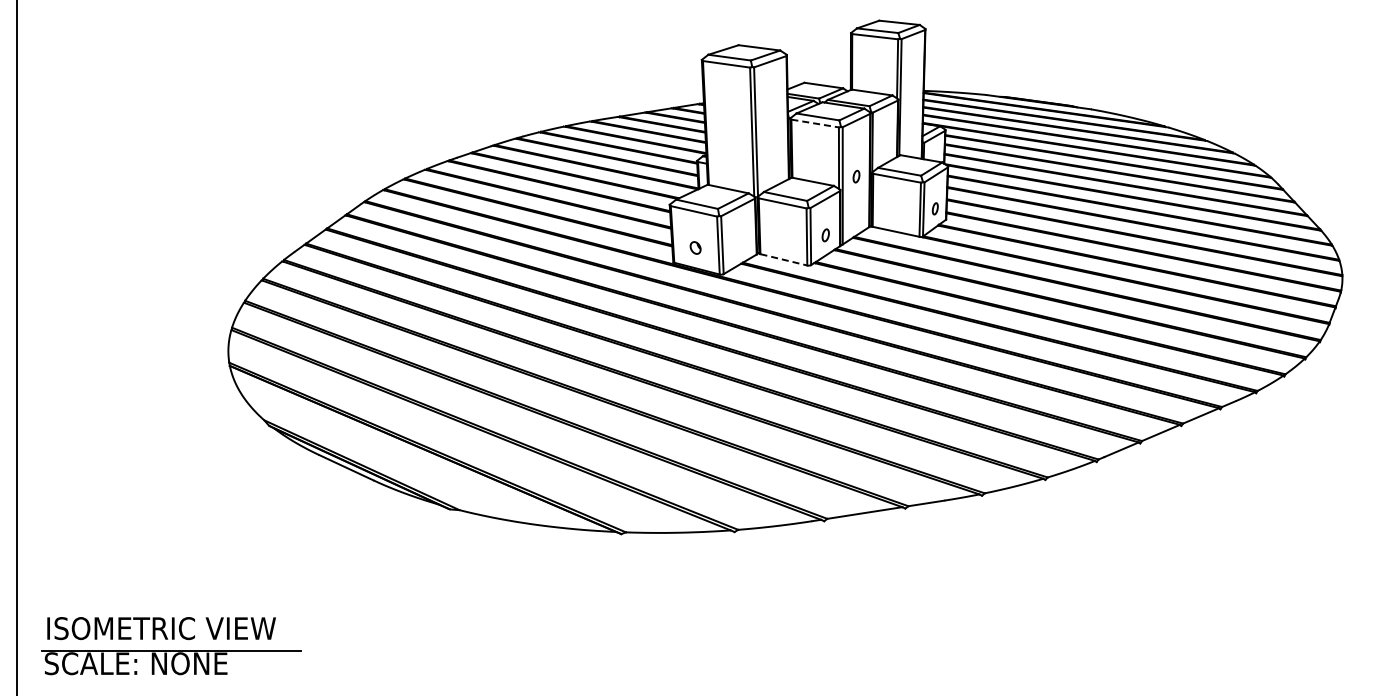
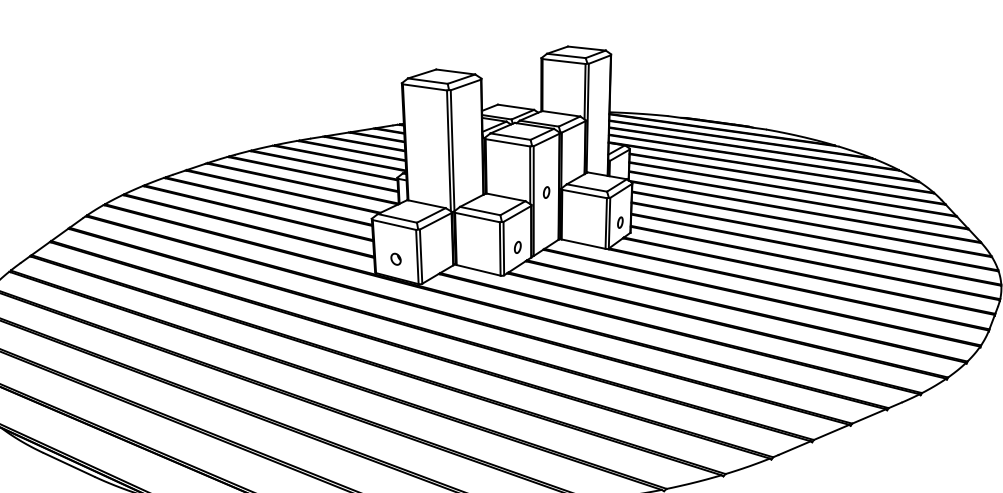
line: (815, 123) -> (508, 142), dashed -> solid
line: (784, 259) -> (479, 270), dashed -> solid

